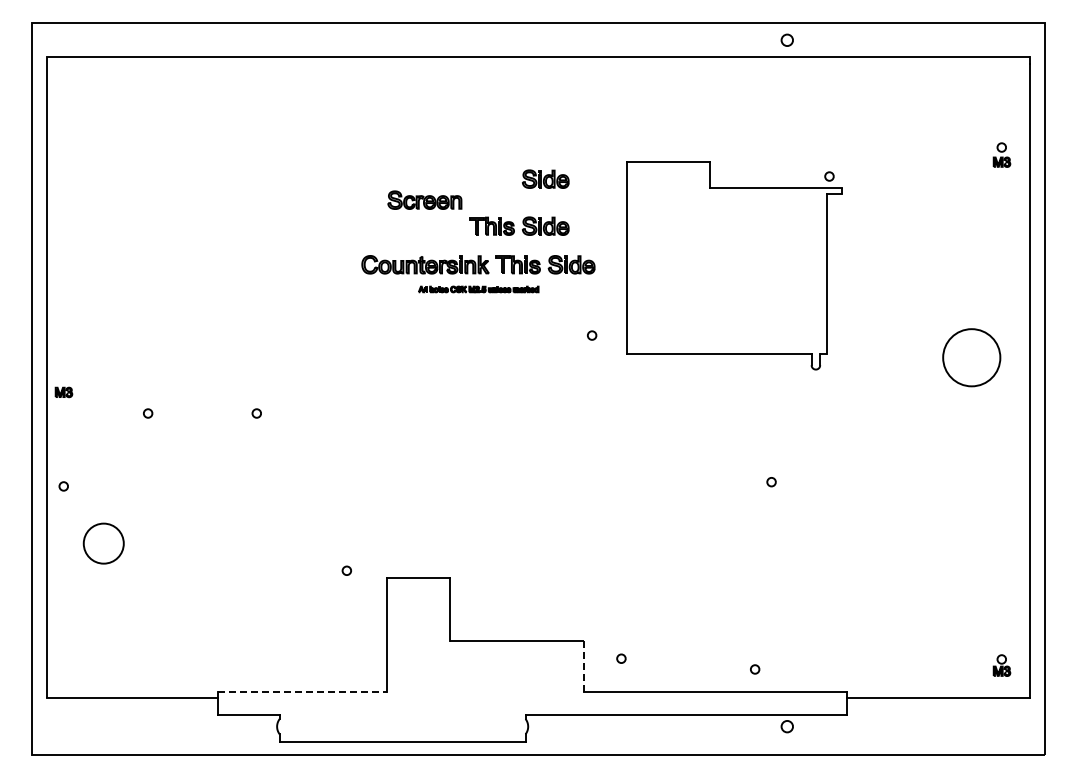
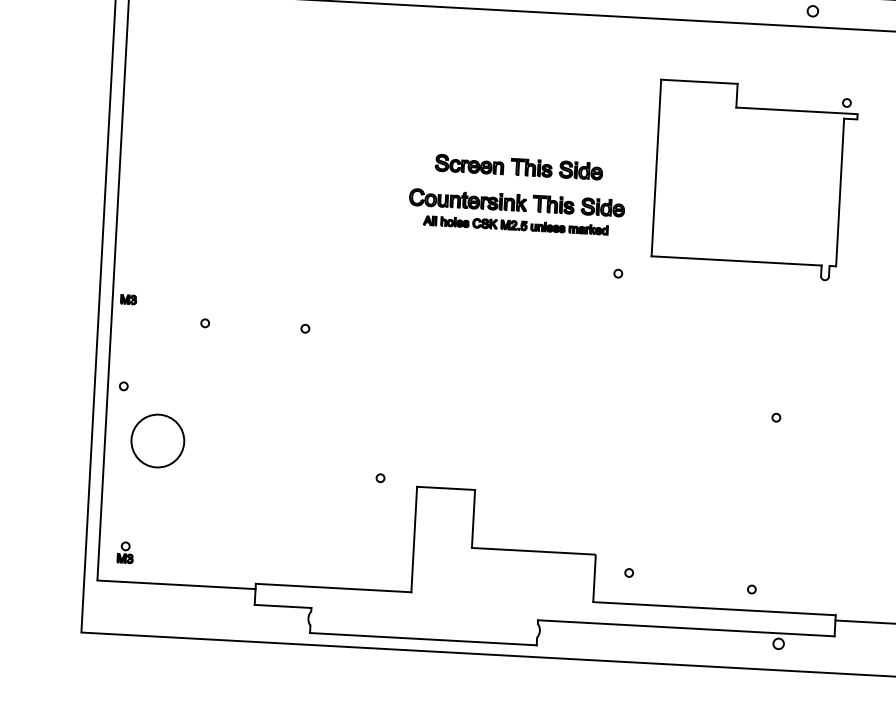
part: (545, 178) -> (583, 126), removed
part: (424, 199) -> (469, 163), moved
part: (734, 265) -> (754, 180), moved
part: (478, 289) -> (515, 225), size x1.67
circle: (103, 543) -> (157, 440), size x1.43
line: (584, 665) -> (594, 577), dashed -> solid
part: (75, 666) -> (125, 552), added
line: (303, 692) -> (334, 588), dashed -> solid

